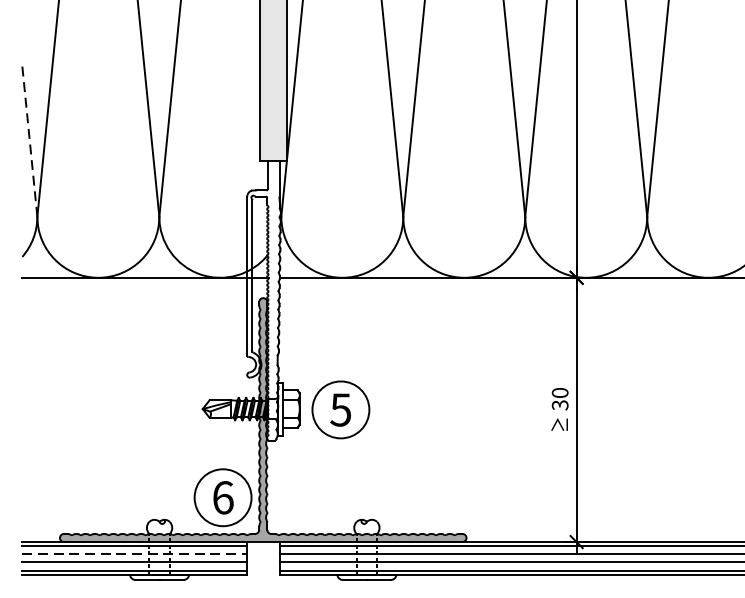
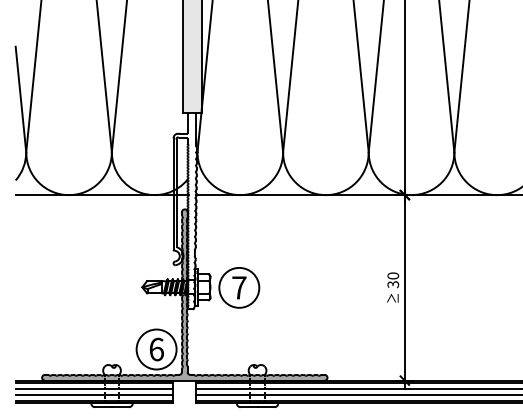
line: (29, 141) -> (20, 99), dashed -> solid
text: (339, 409) -> (238, 287), 5 -> 7
line: (134, 554) -> (94, 389), dashed -> solid

